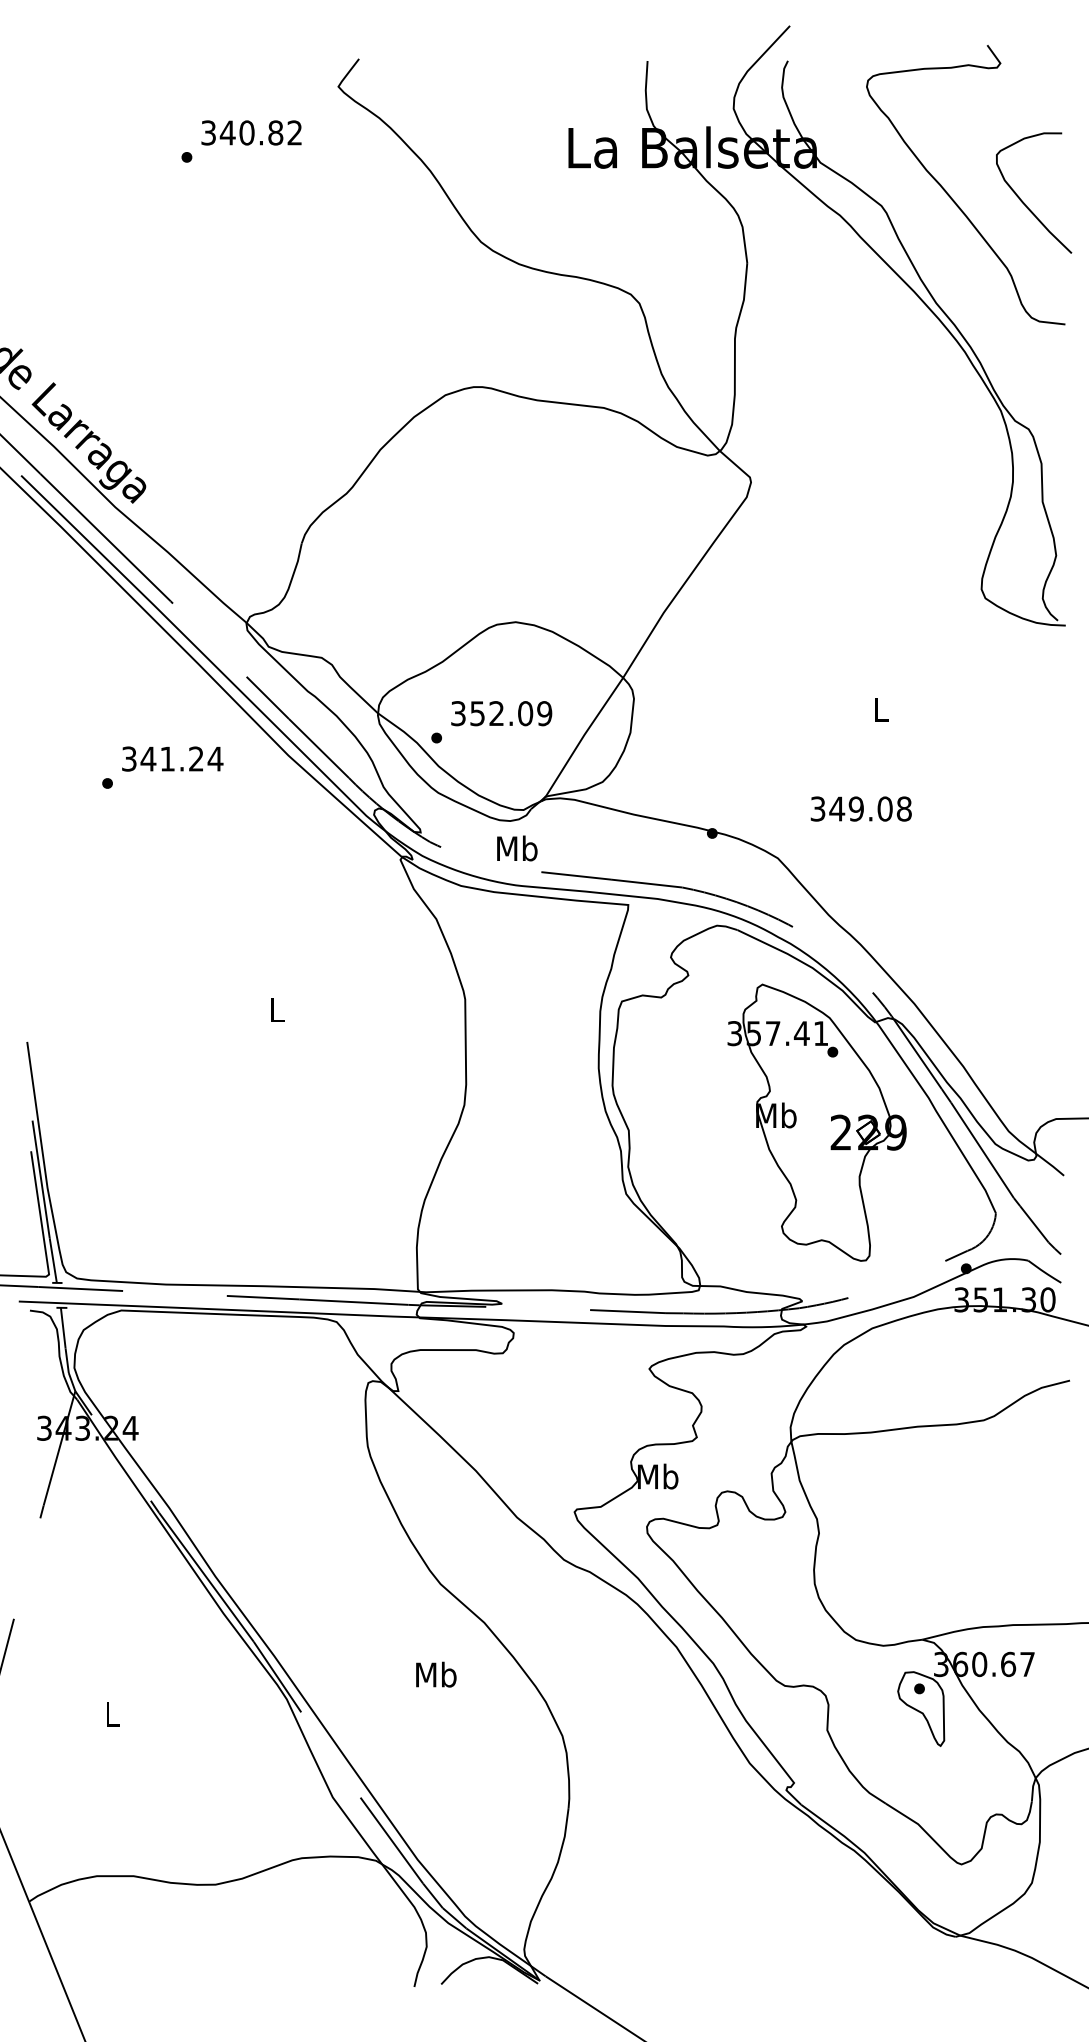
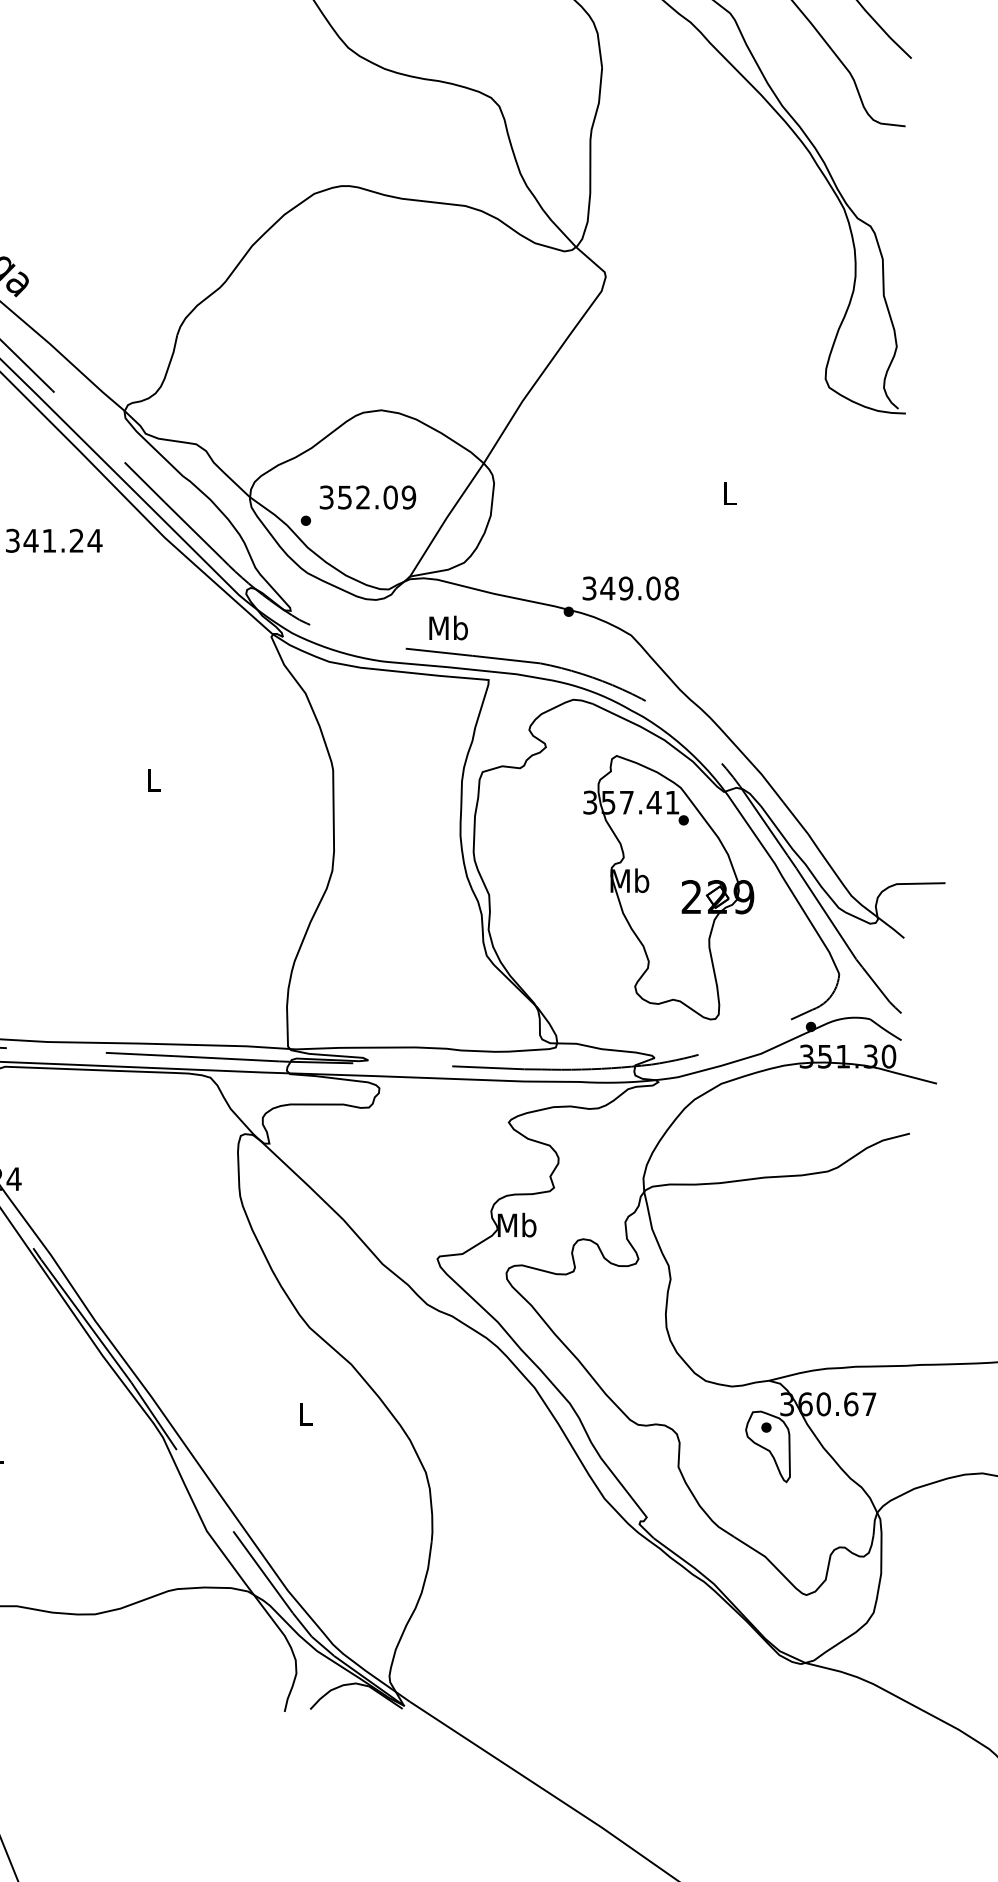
text: (860, 808) -> (630, 587), moved
text: (517, 848) -> (448, 628), moved
text: (436, 1674) -> (305, 1413), Mb -> L

